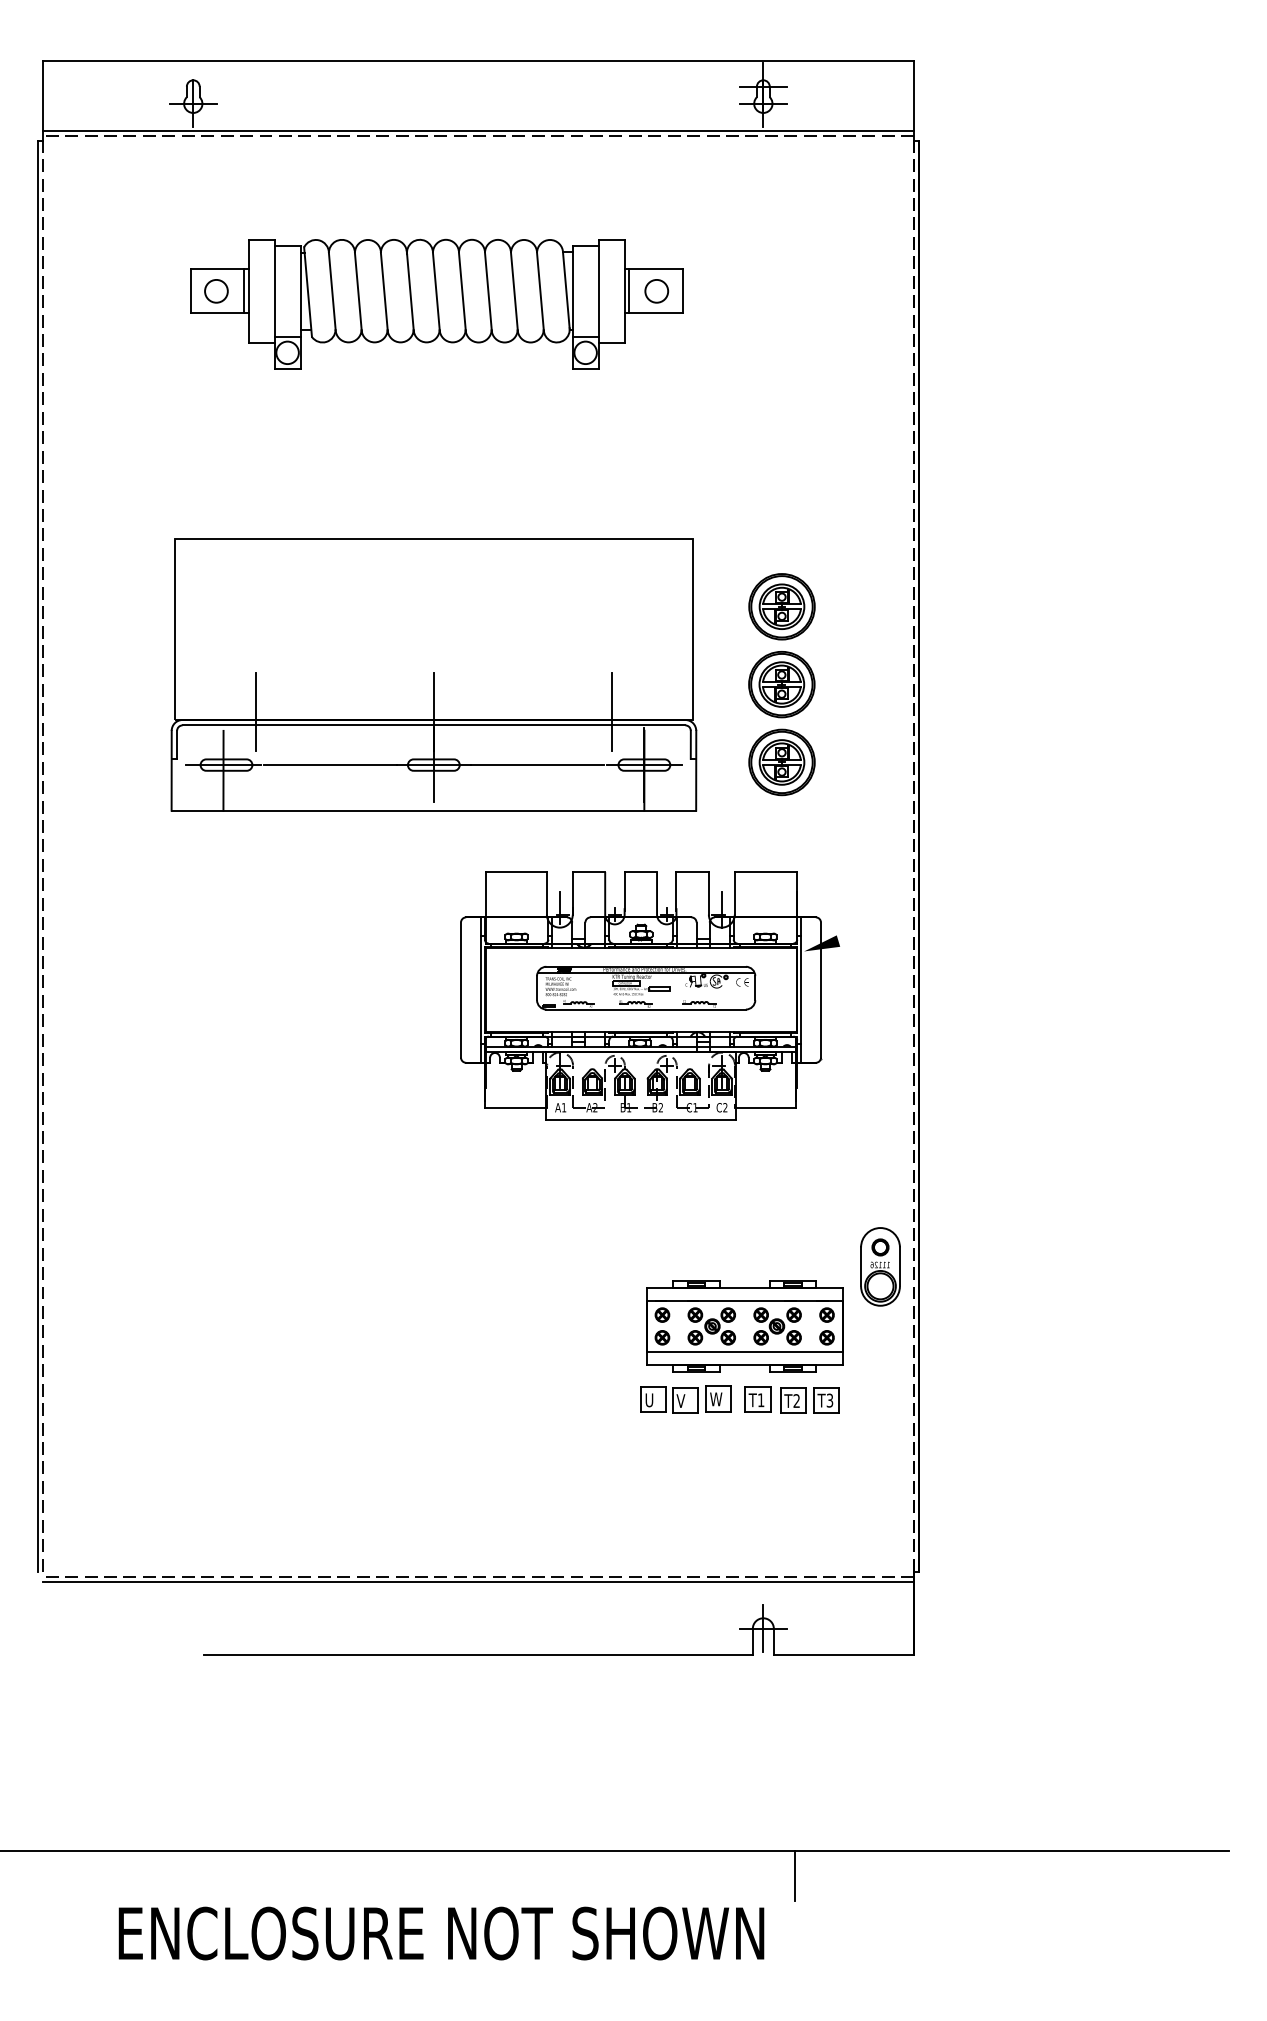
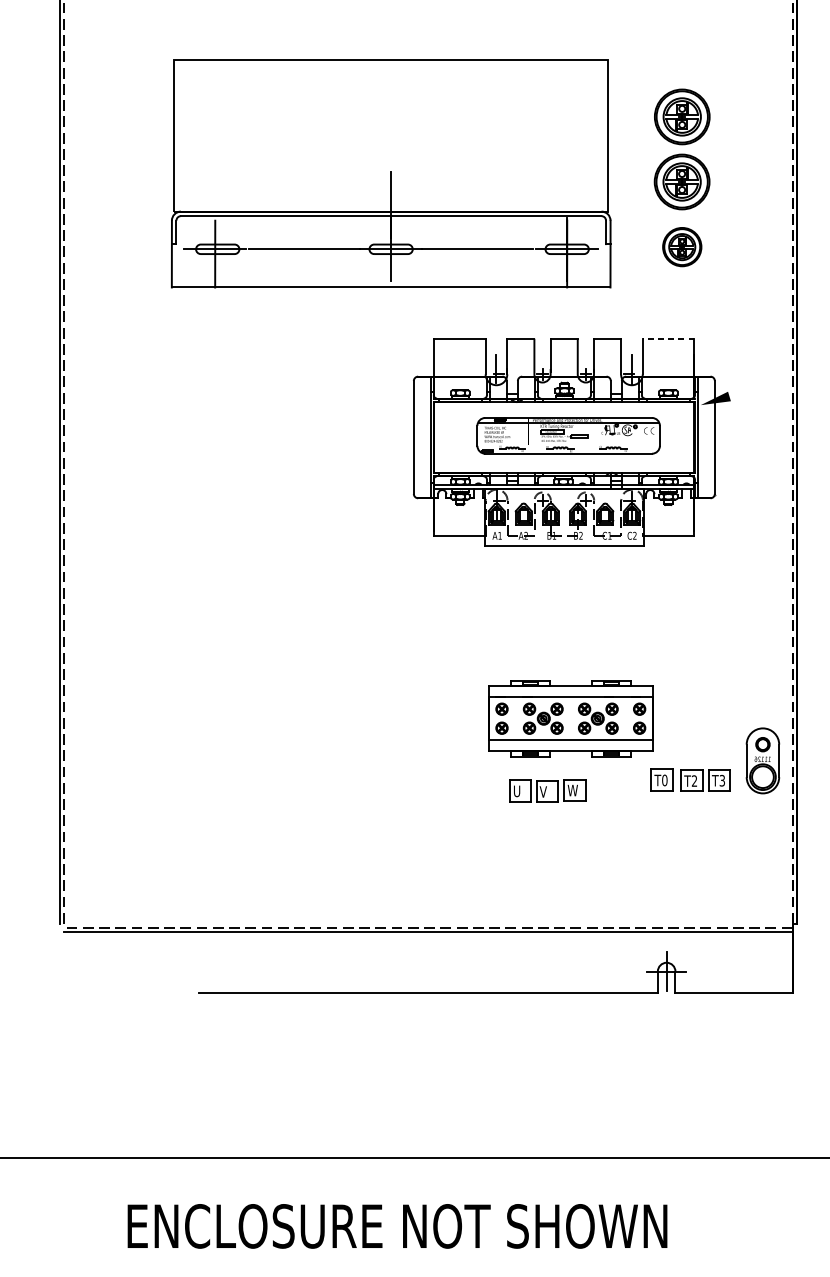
line: (255, 712) -> (241, 205), removed
line: (612, 712) -> (540, 205), removed
part: (781, 762) -> (681, 247), size x0.7
line: (765, 872) -> (668, 339), solid -> dashed
part: (880, 1266) -> (762, 760), moved
part: (744, 1326) -> (570, 718), moved
part: (685, 1399) -> (547, 790), moved
text: (760, 1400) -> (664, 780), T1 -> T0
line: (794, 1875) -> (692, 1177), removed

